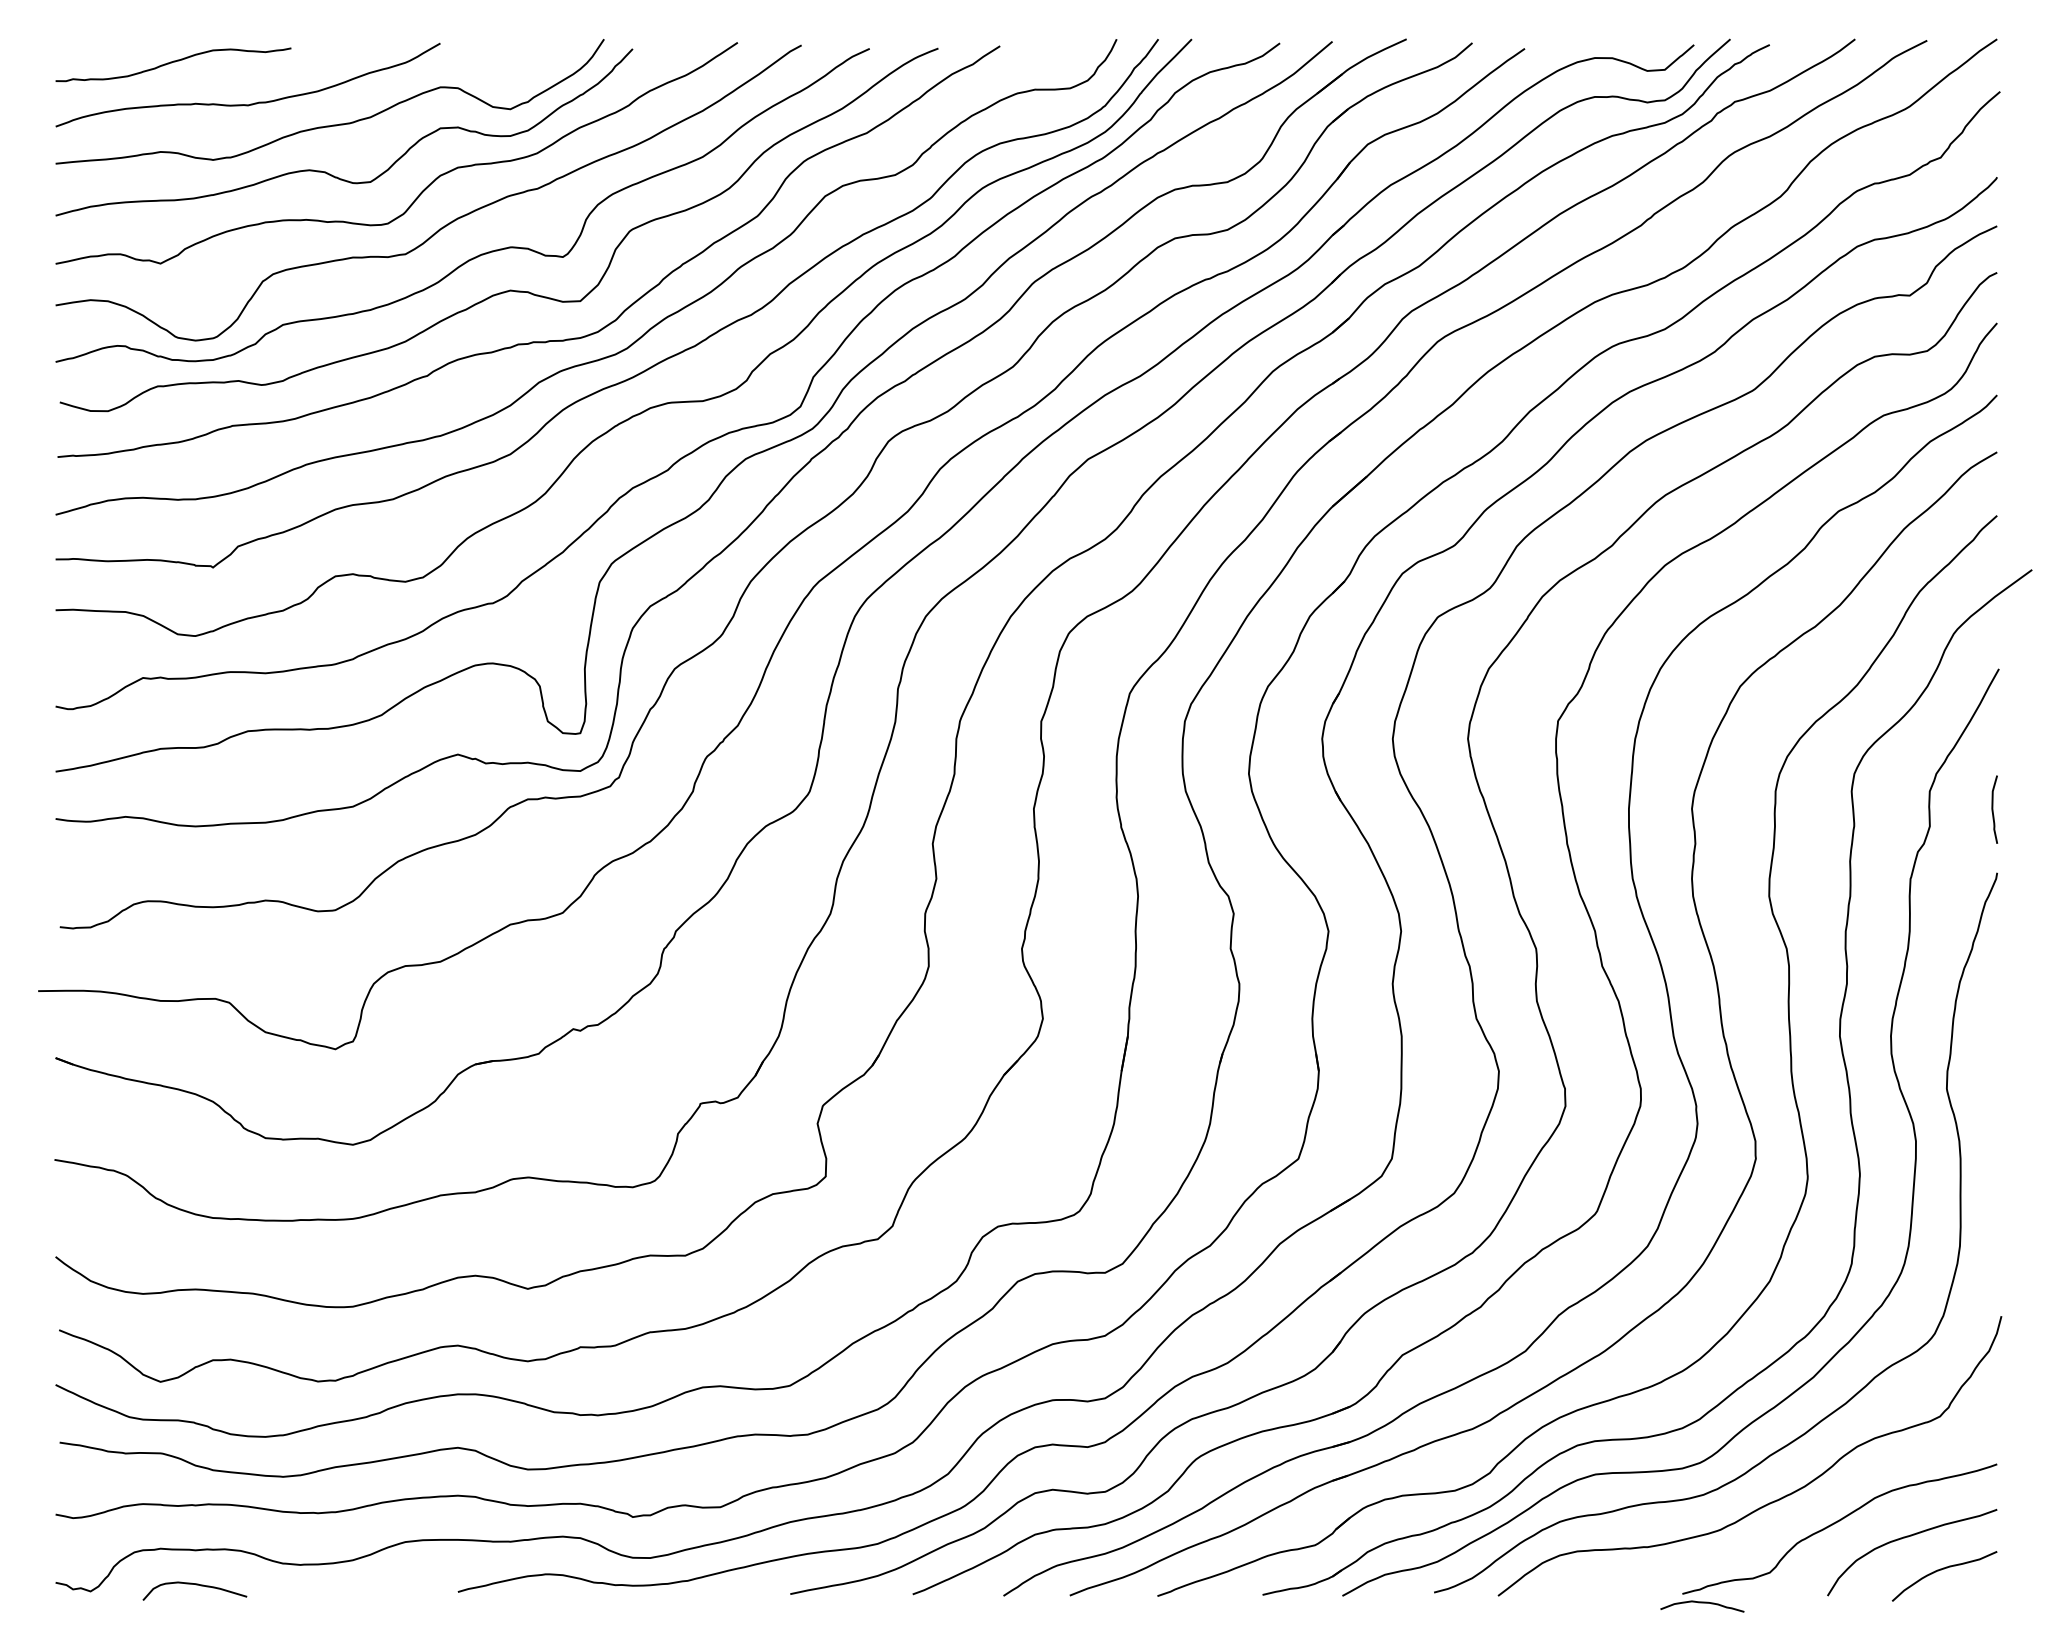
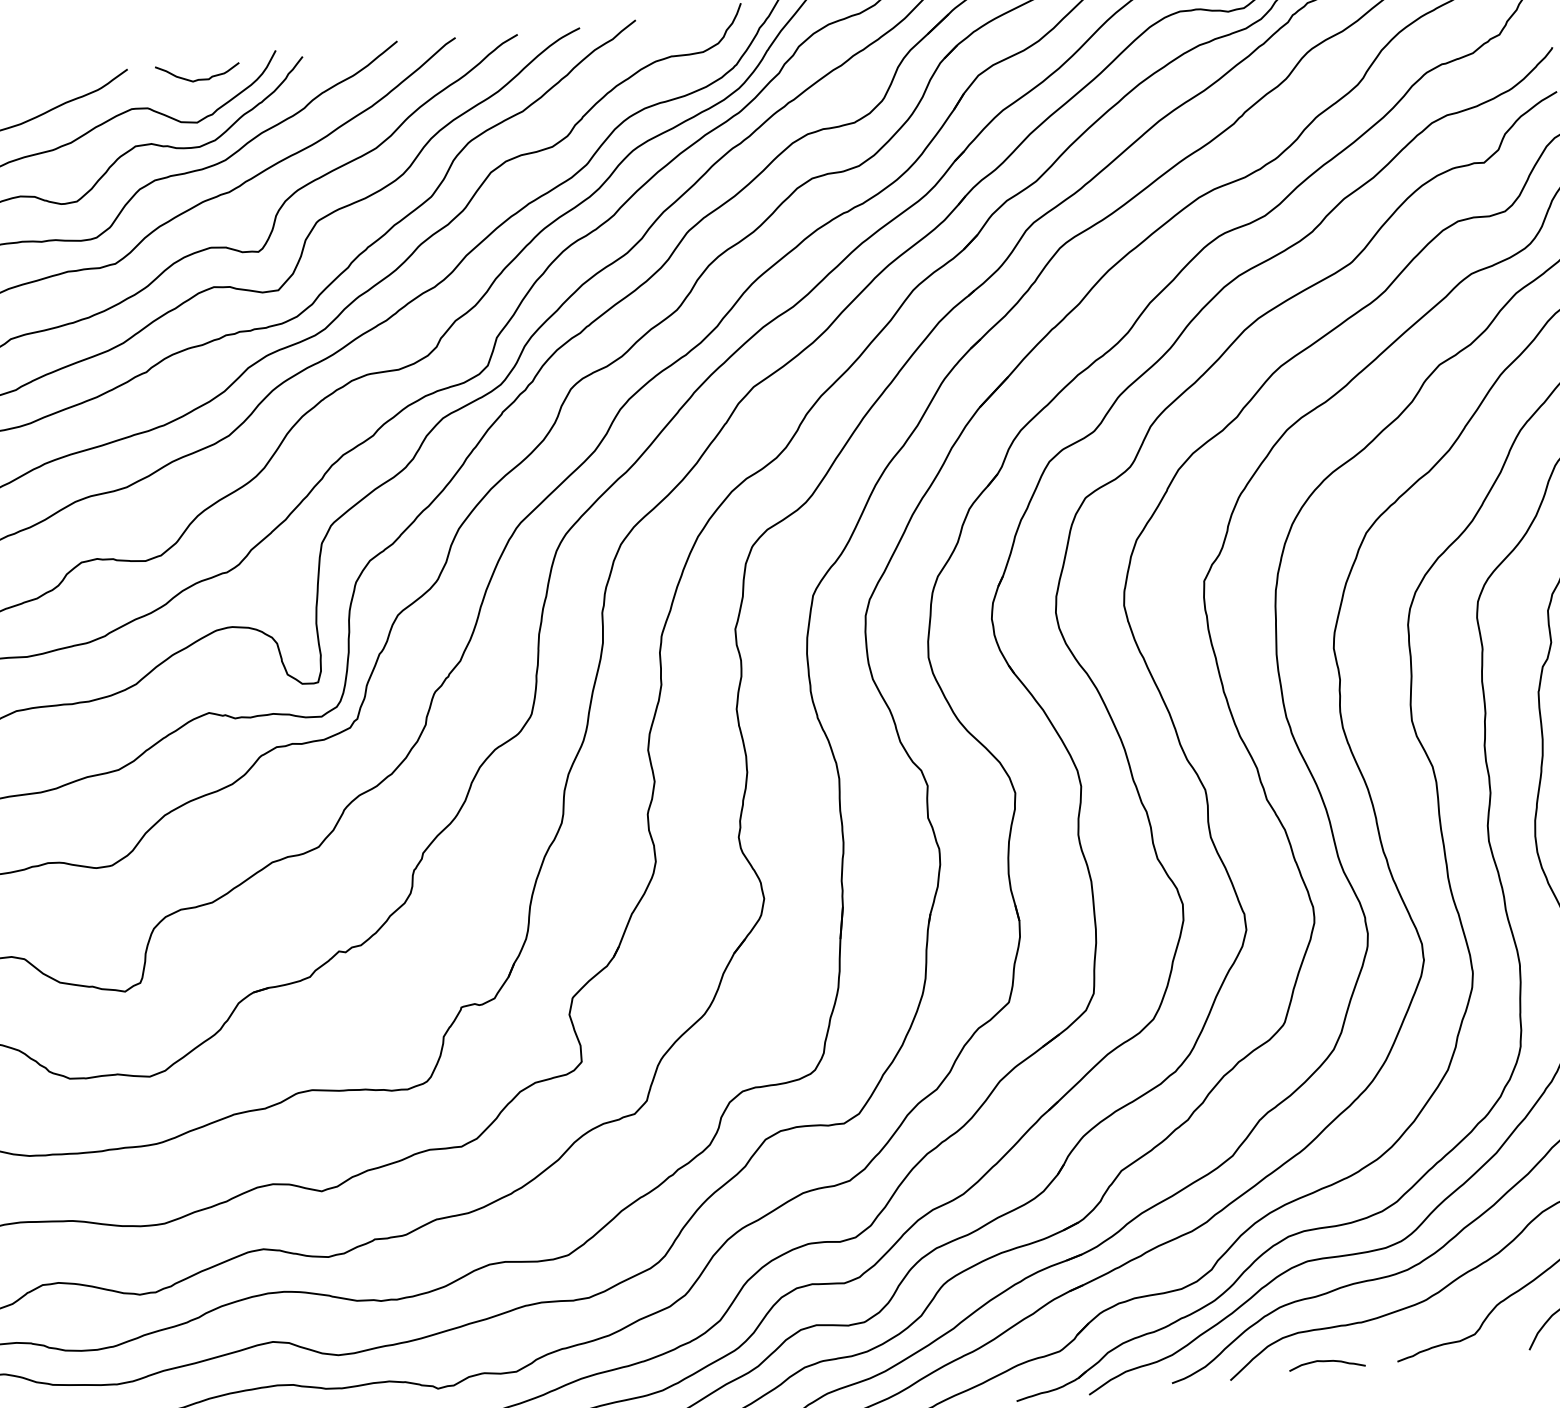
curve: (516, 61) -> (198, 78), added
curve: (1702, 1603) -> (1326, 1362), moved

